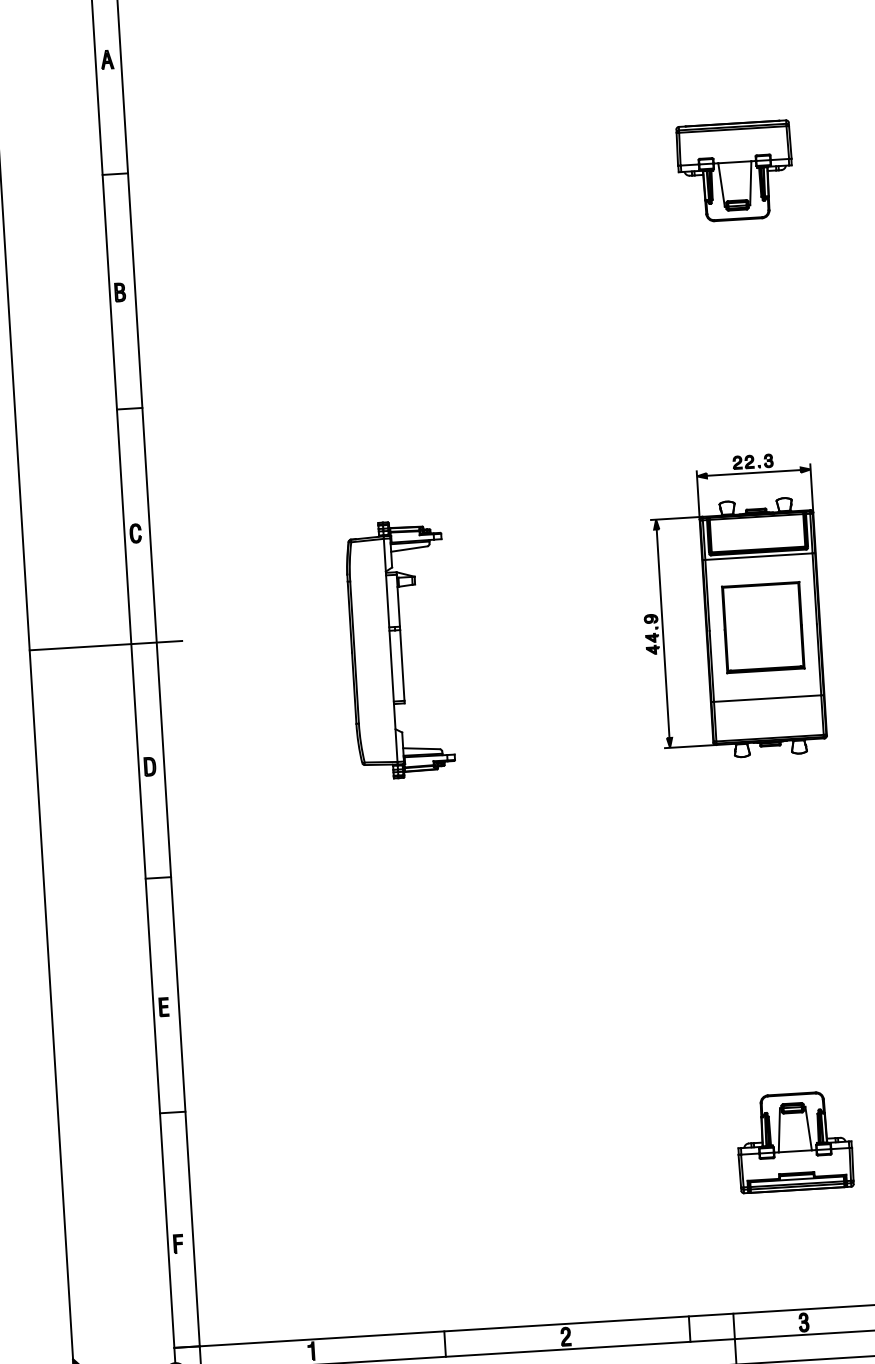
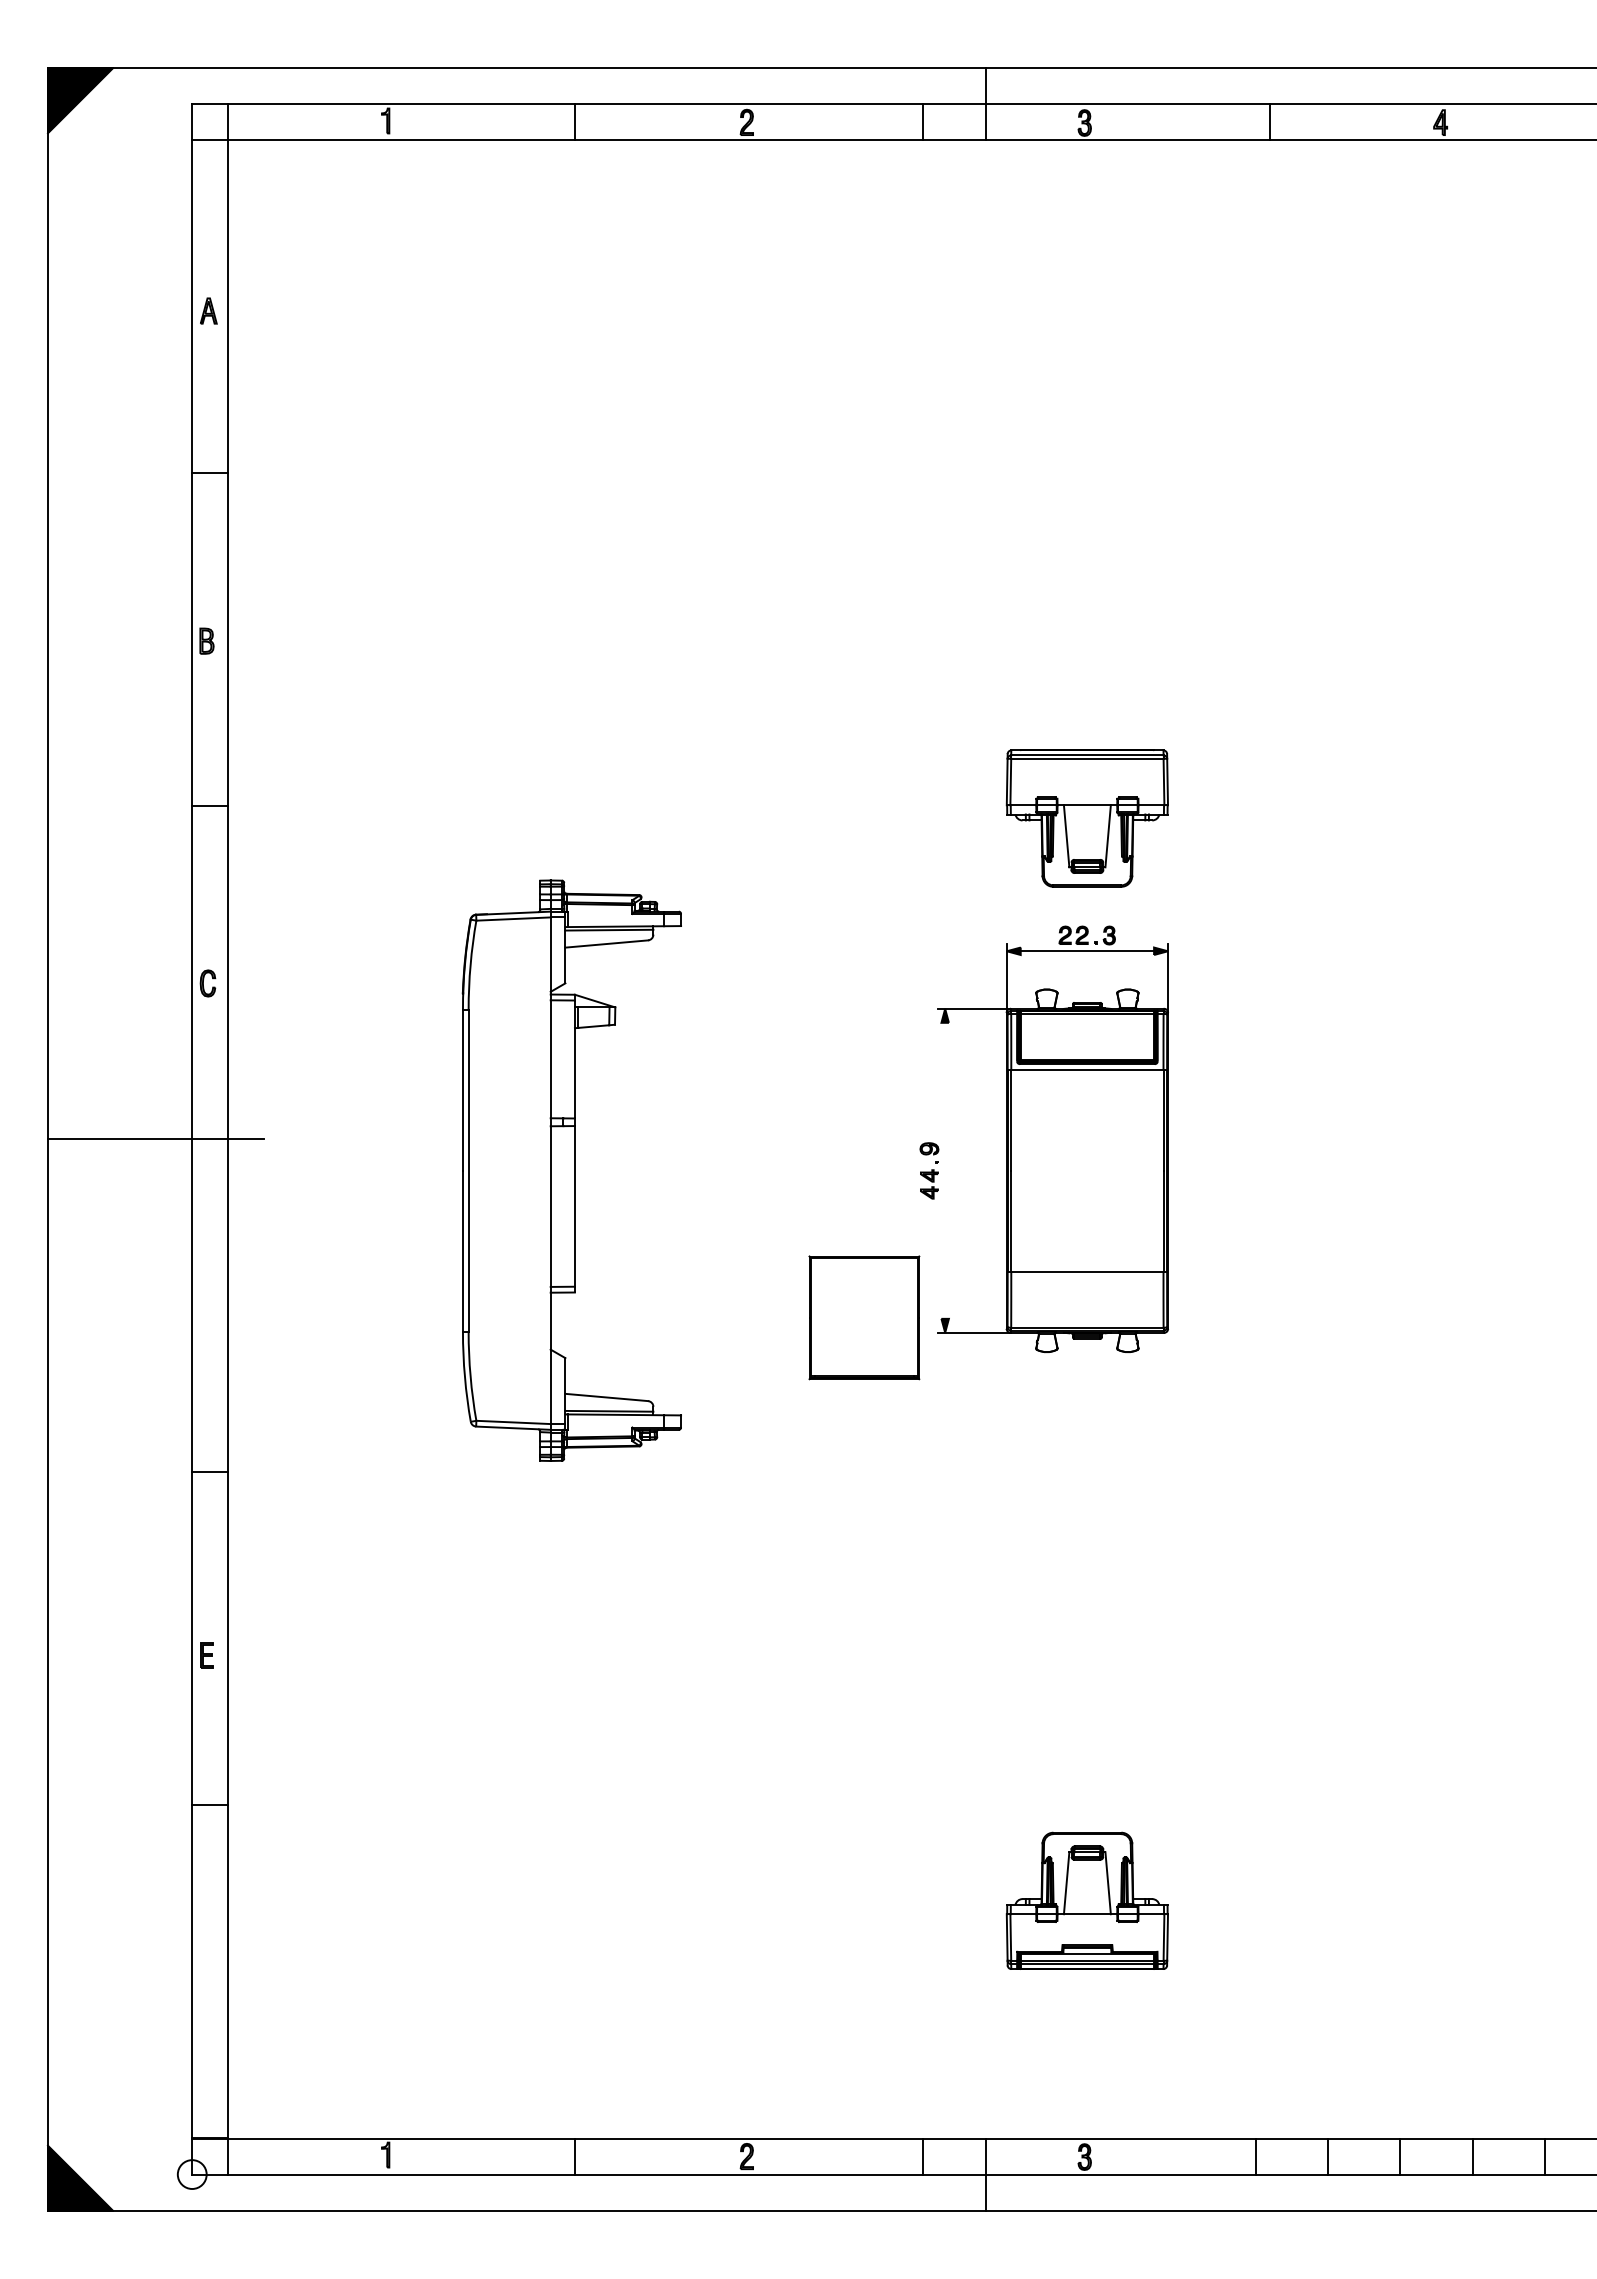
part: (734, 171) -> (1086, 818), moved
part: (763, 627) -> (864, 1317), moved
line: (663, 633) -> (945, 1170), removed
part: (399, 649) -> (571, 1170), size x1.6
part: (150, 766) -> (208, 1314), removed
part: (178, 1243) -> (206, 1991), removed

